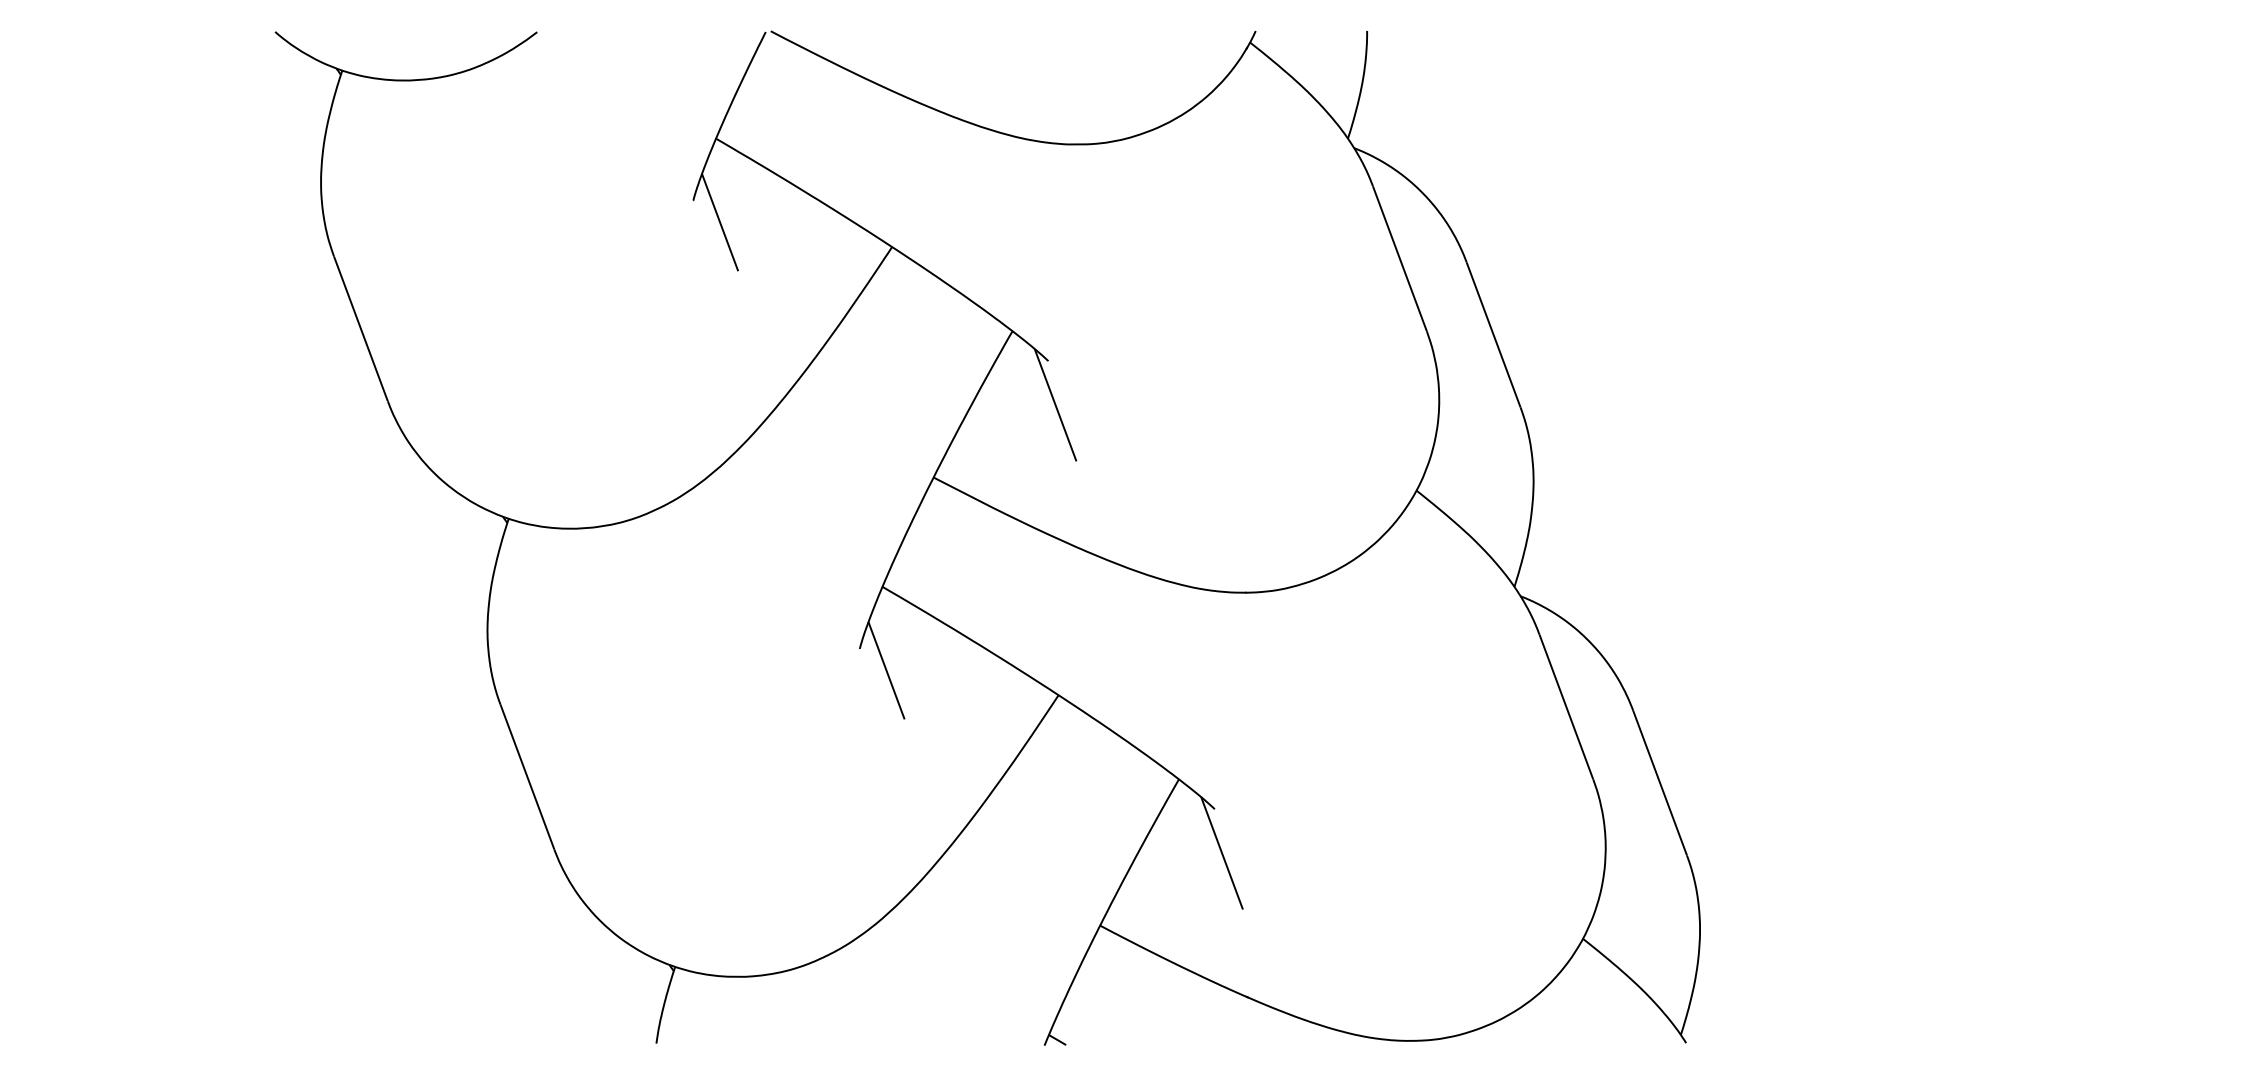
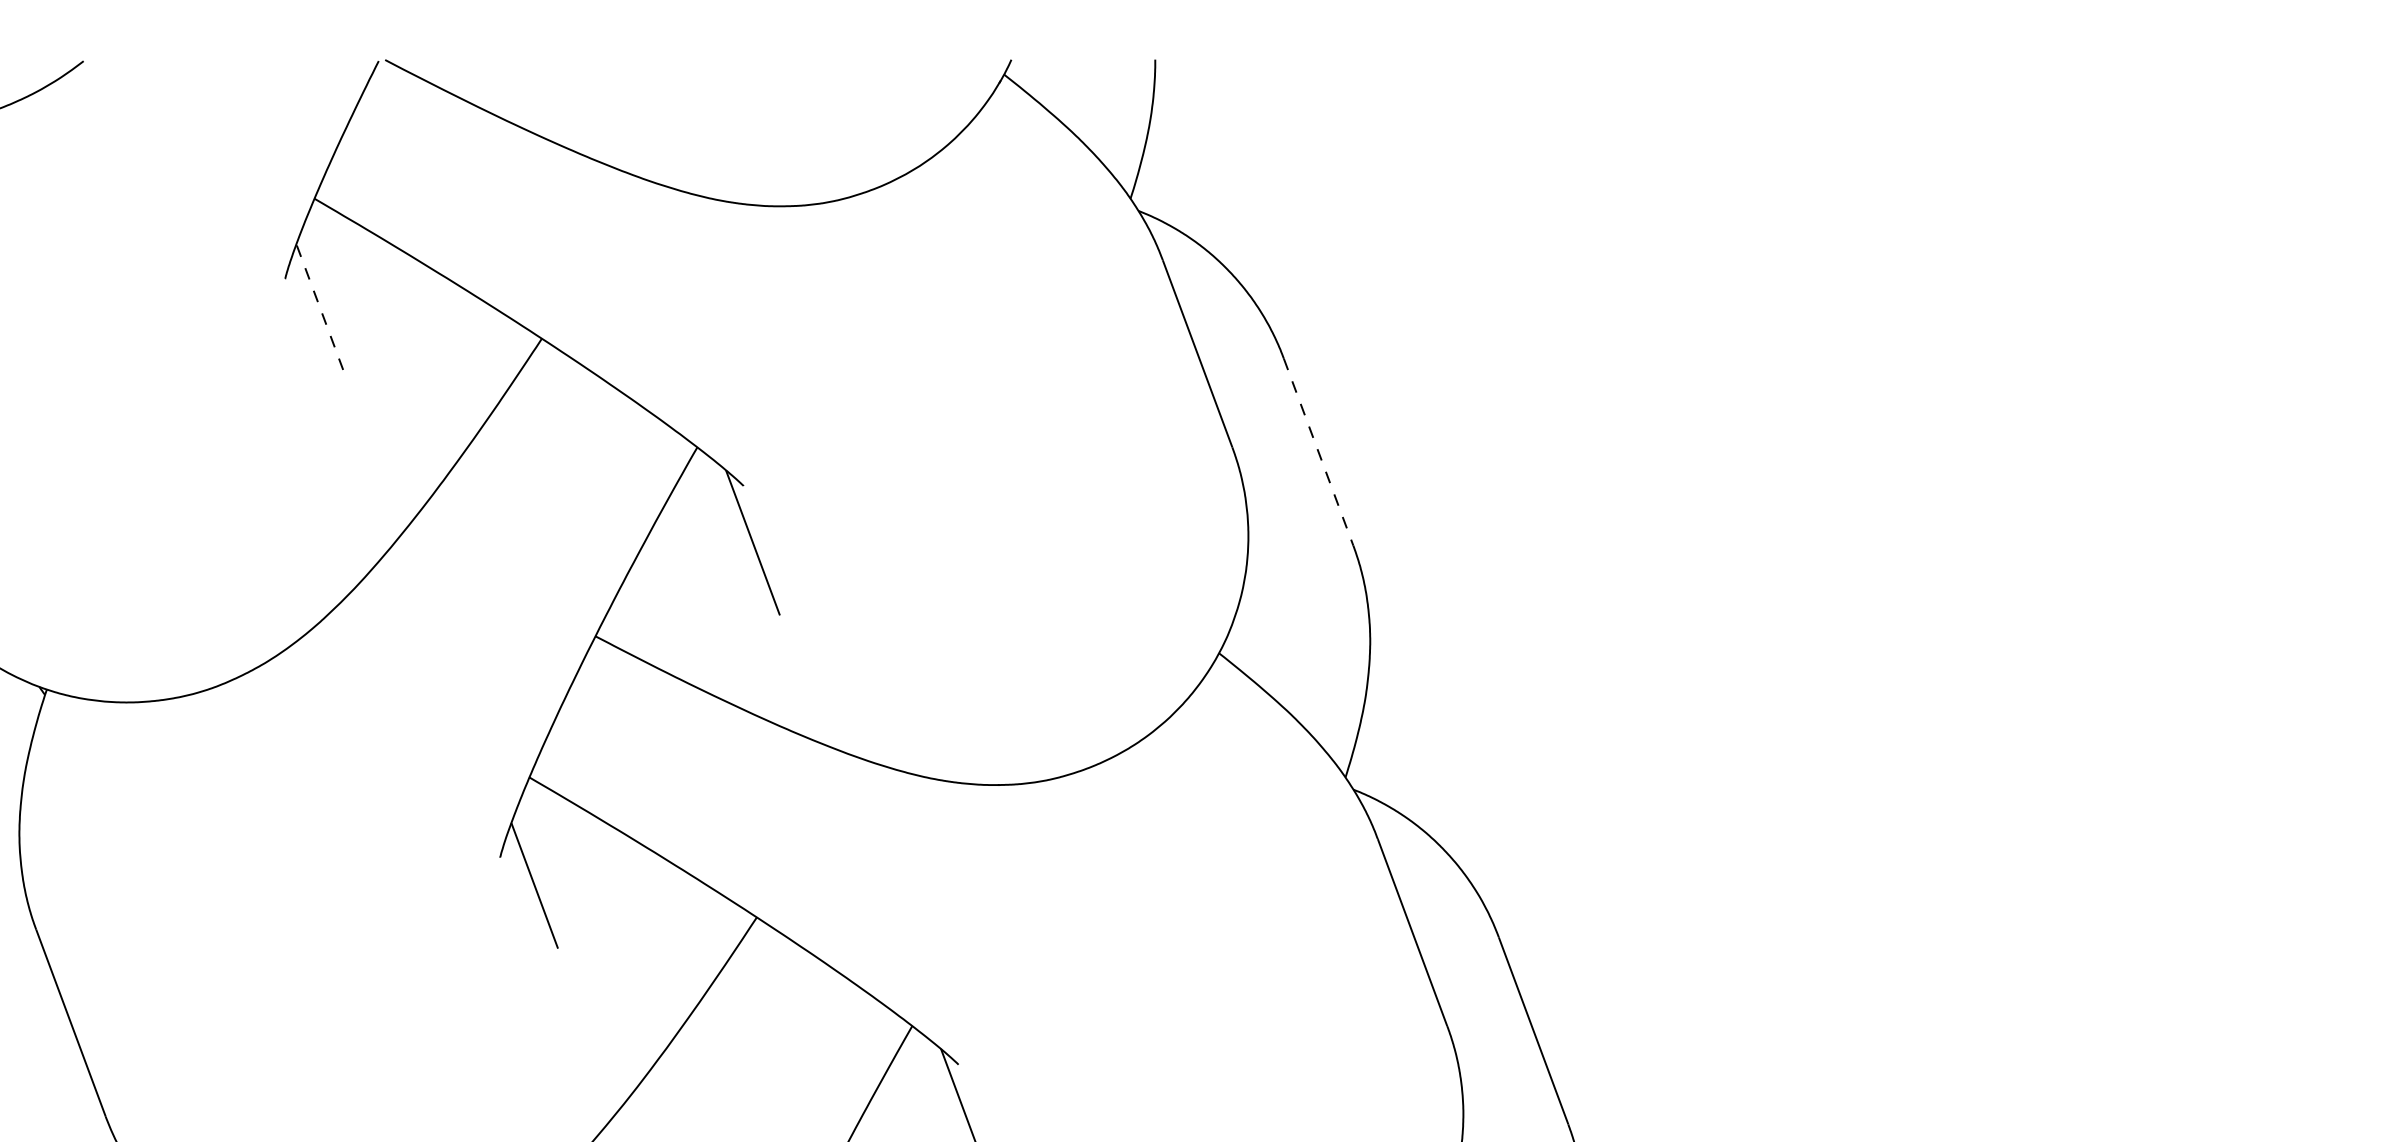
line: (720, 222) -> (320, 306), solid -> dashed
line: (1493, 335) -> (1318, 452), solid -> dashed

